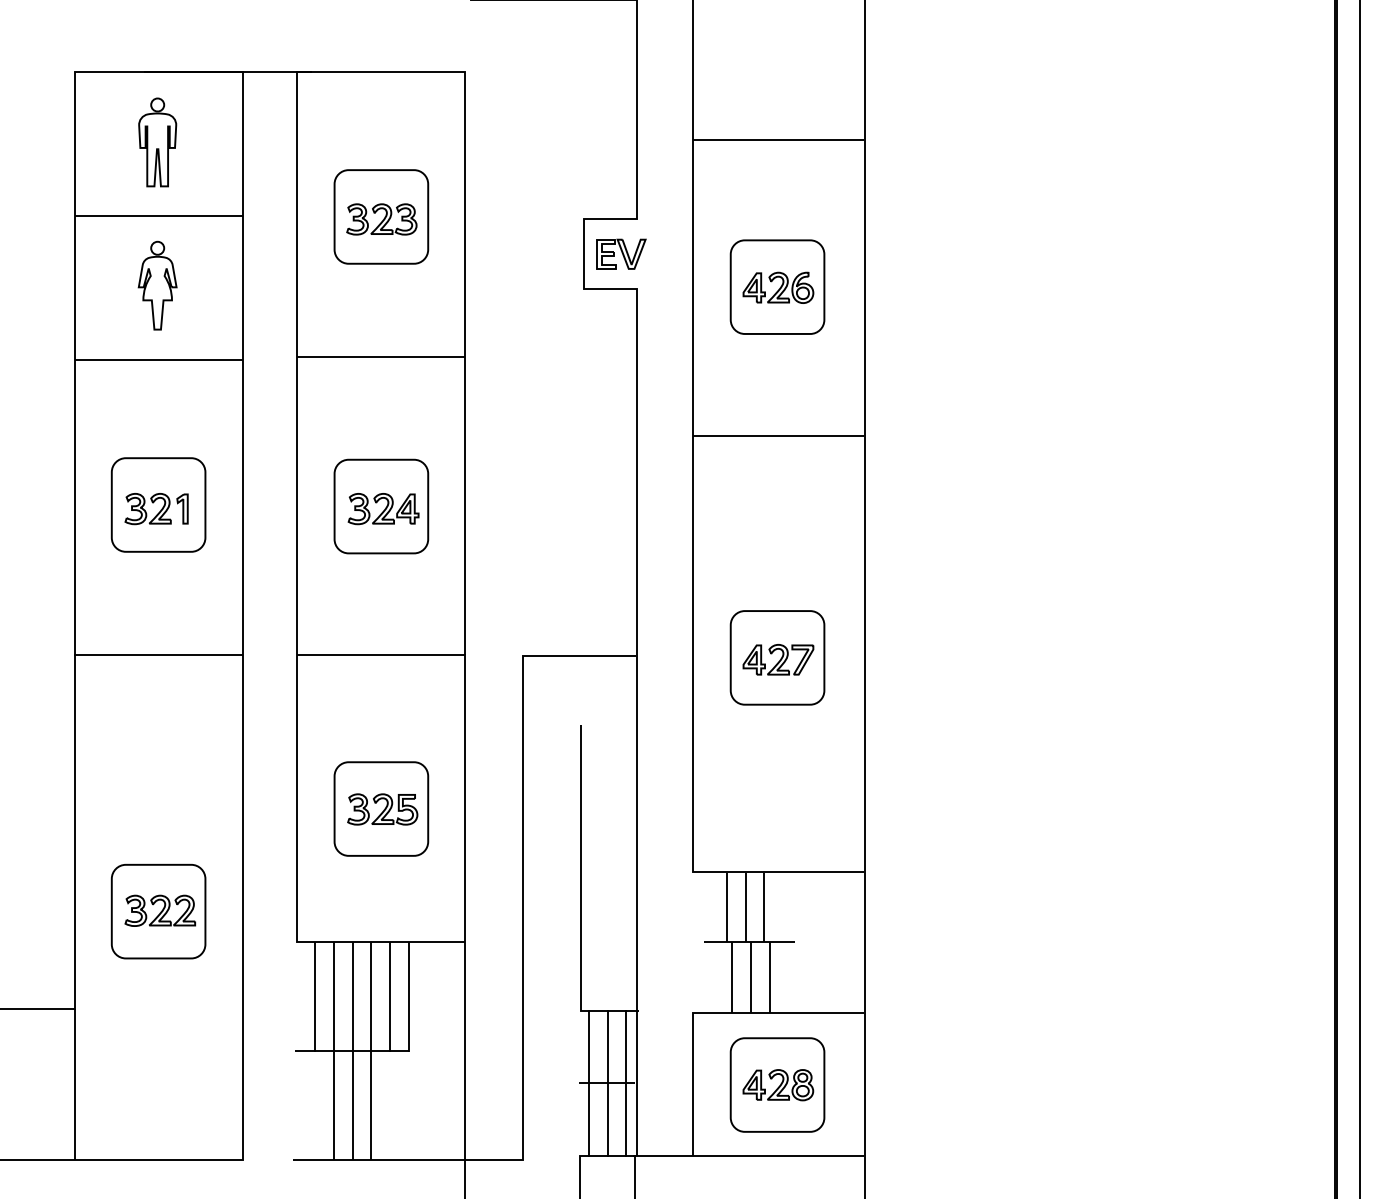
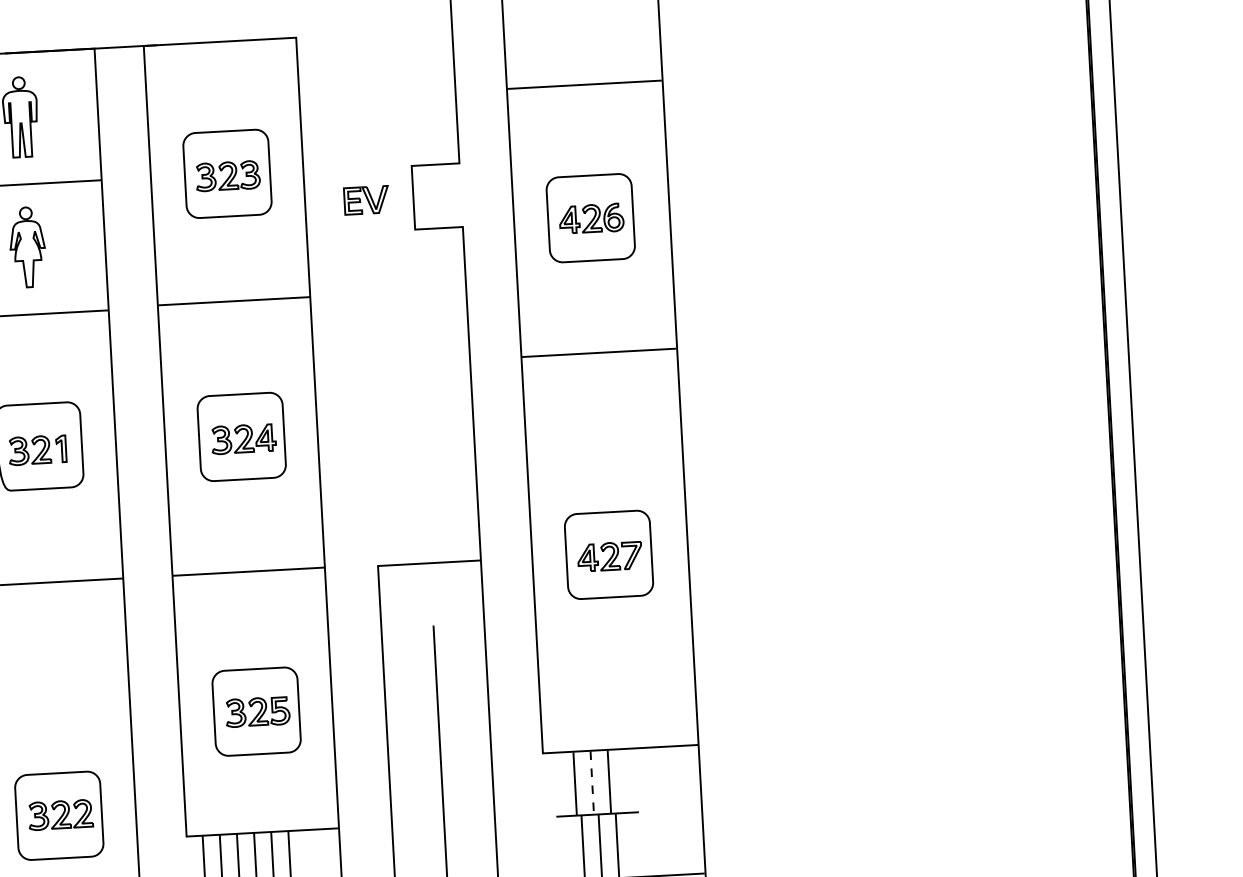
part: (621, 253) -> (366, 199), moved
line: (745, 907) -> (592, 783), solid -> dashed

